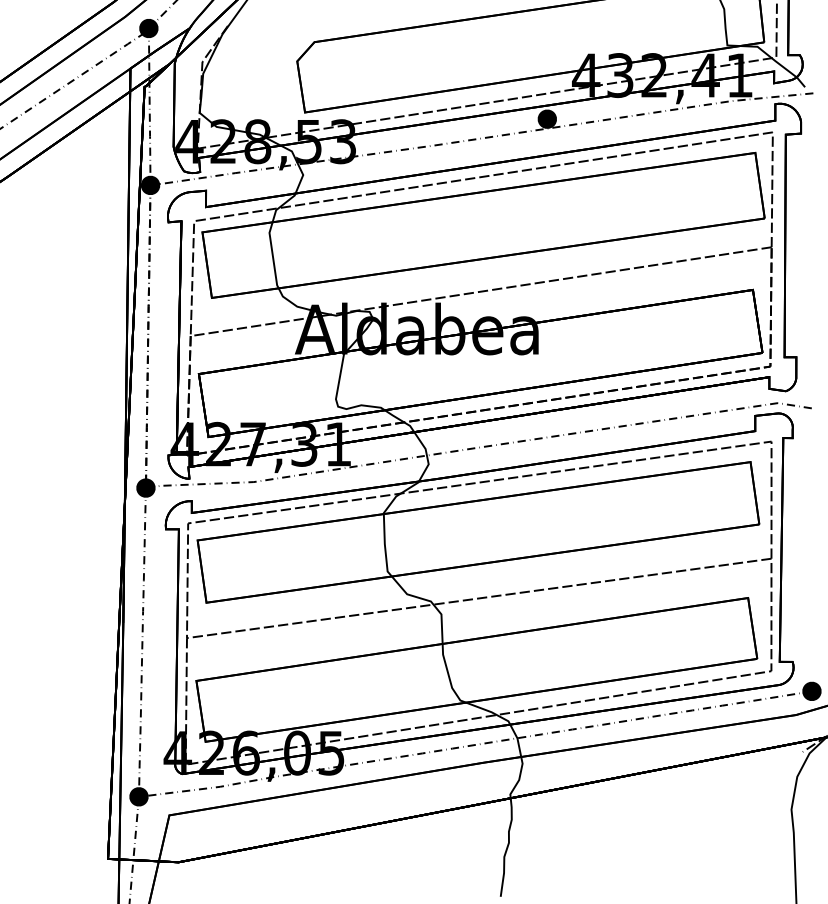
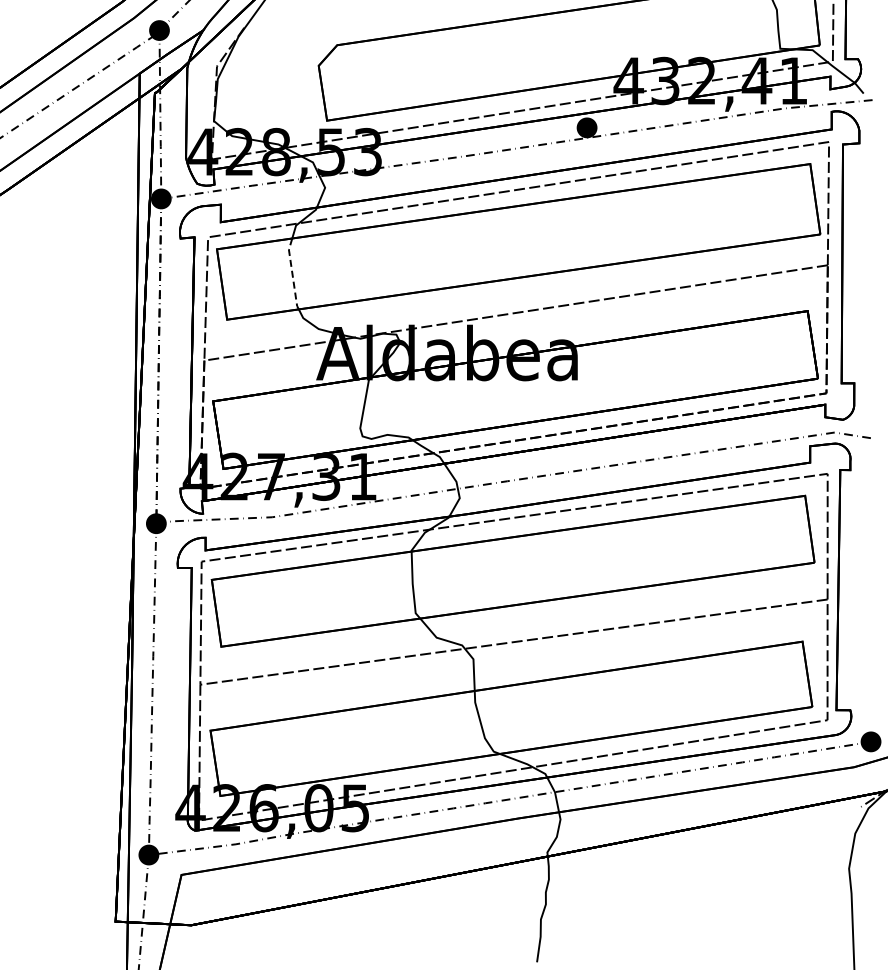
line: (272, 255) -> (292, 274), solid -> dashed

